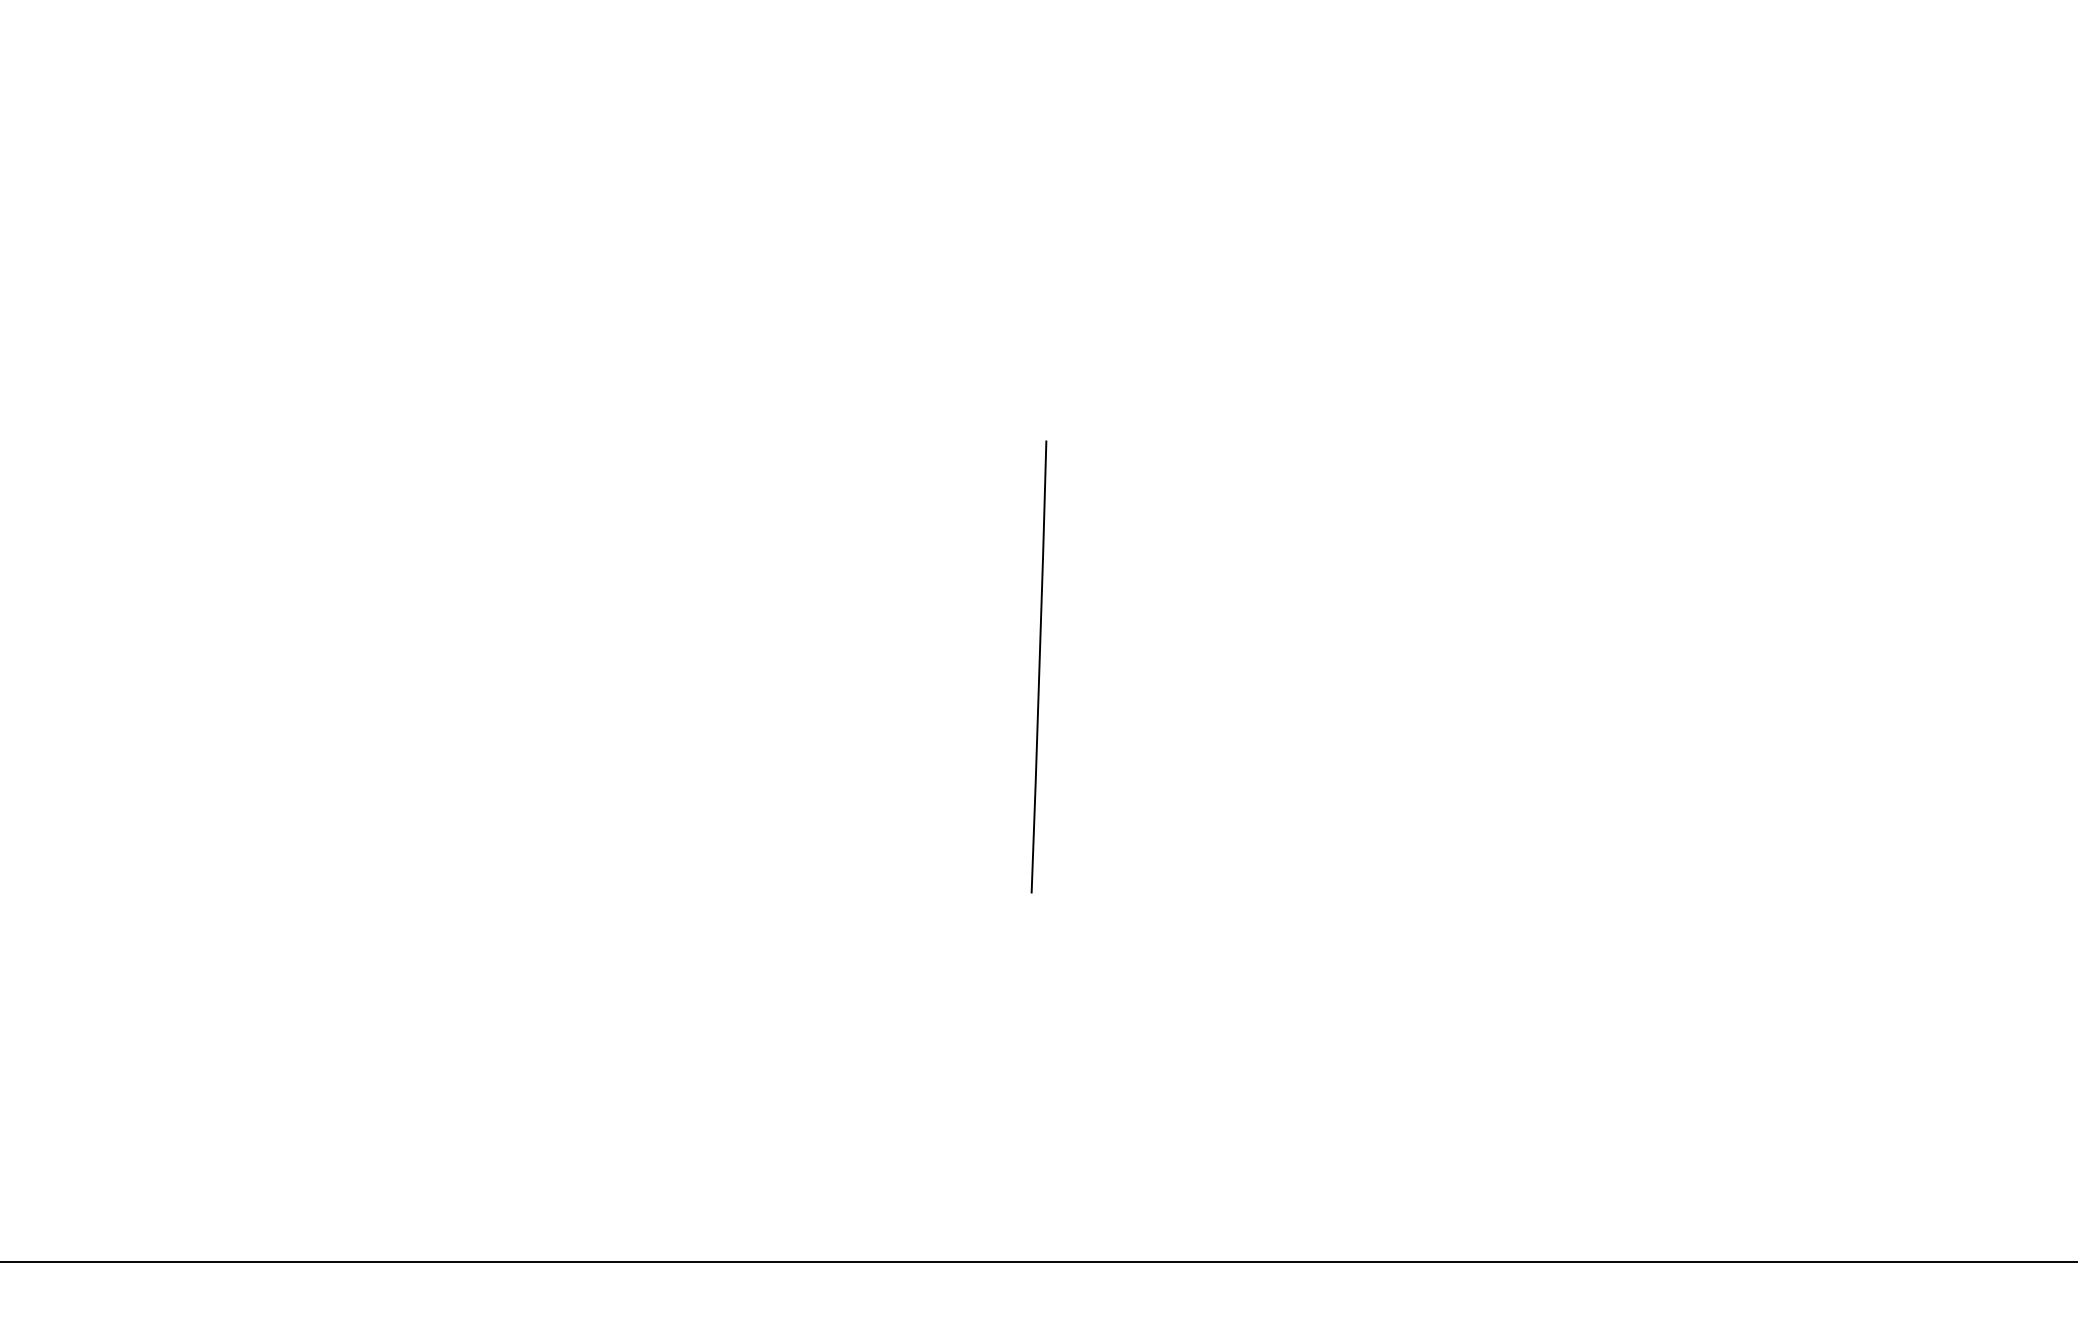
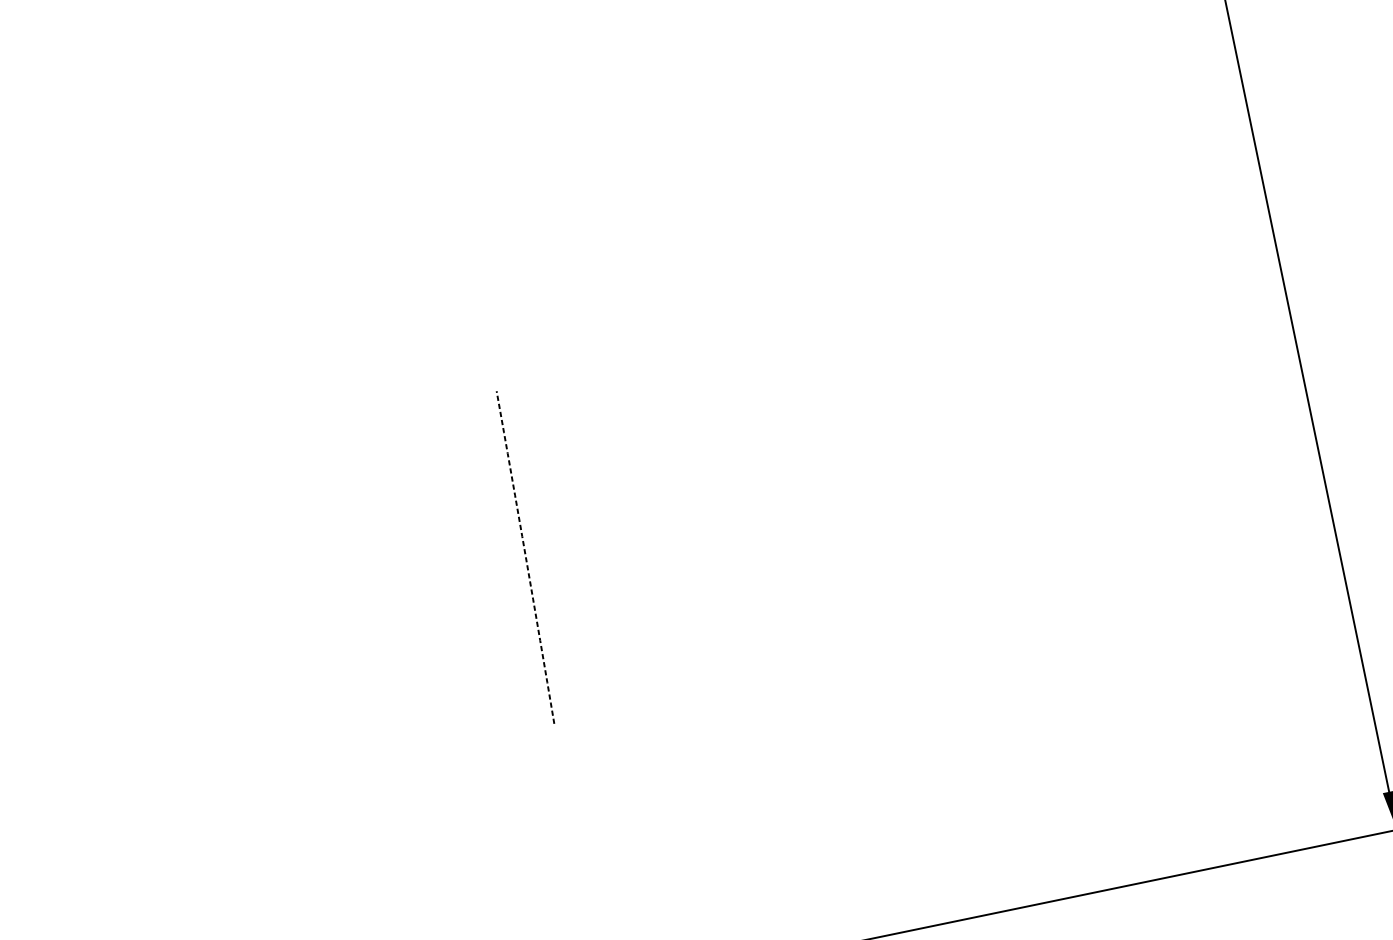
arc: (1039, 667) -> (525, 557), solid -> dashed

